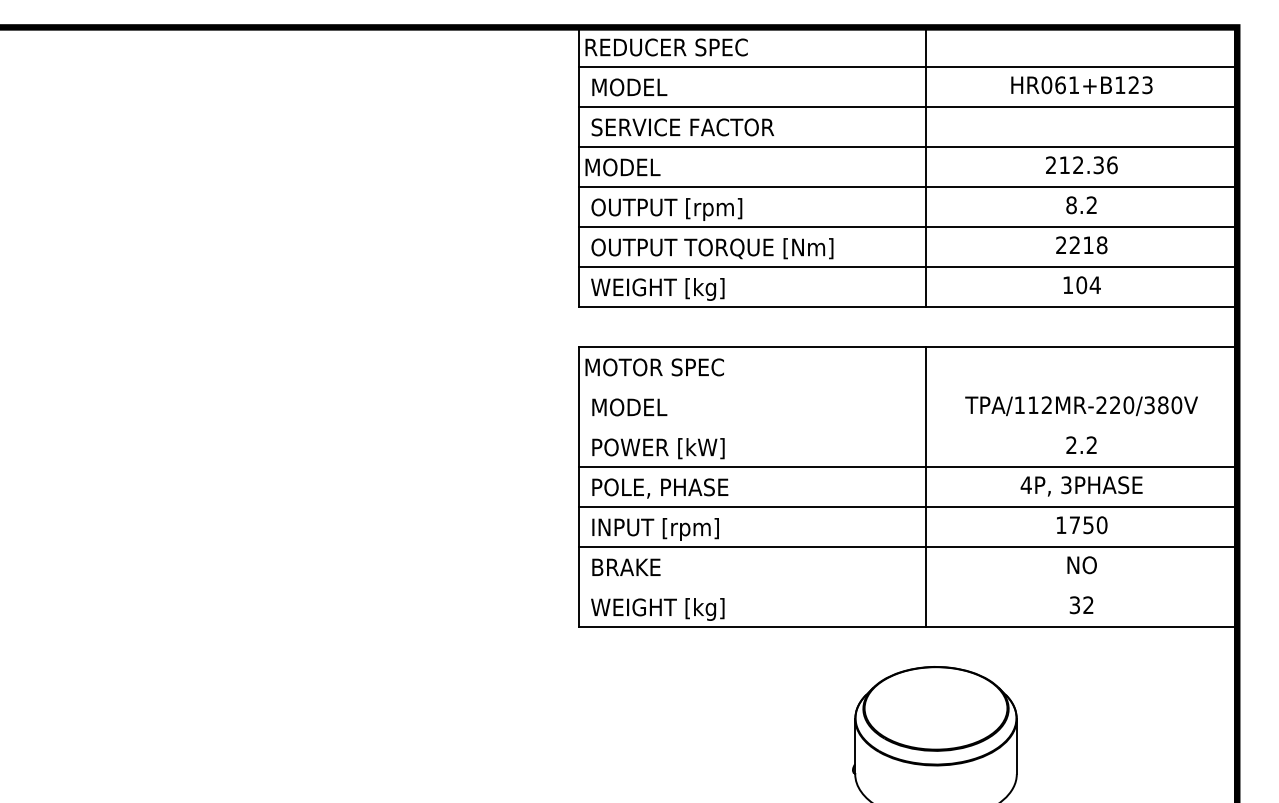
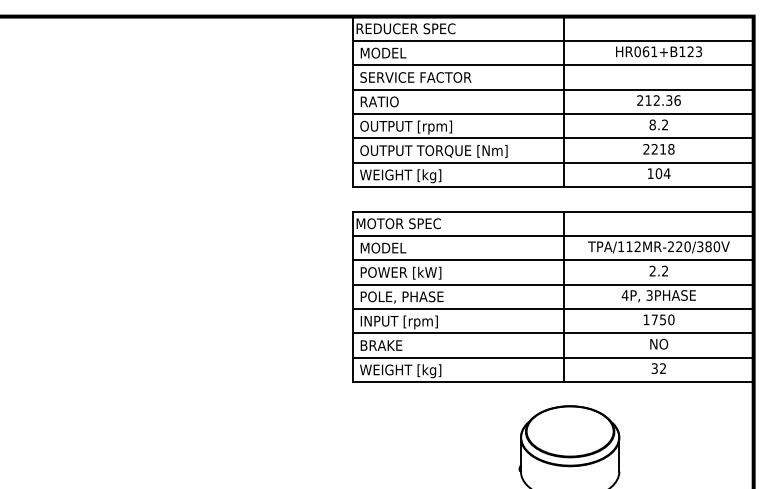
text: (623, 166) -> (379, 101), MODEL -> RATIO
line: (907, 386) -> (552, 235), added
line: (907, 427) -> (552, 260), added
line: (907, 586) -> (552, 357), added

